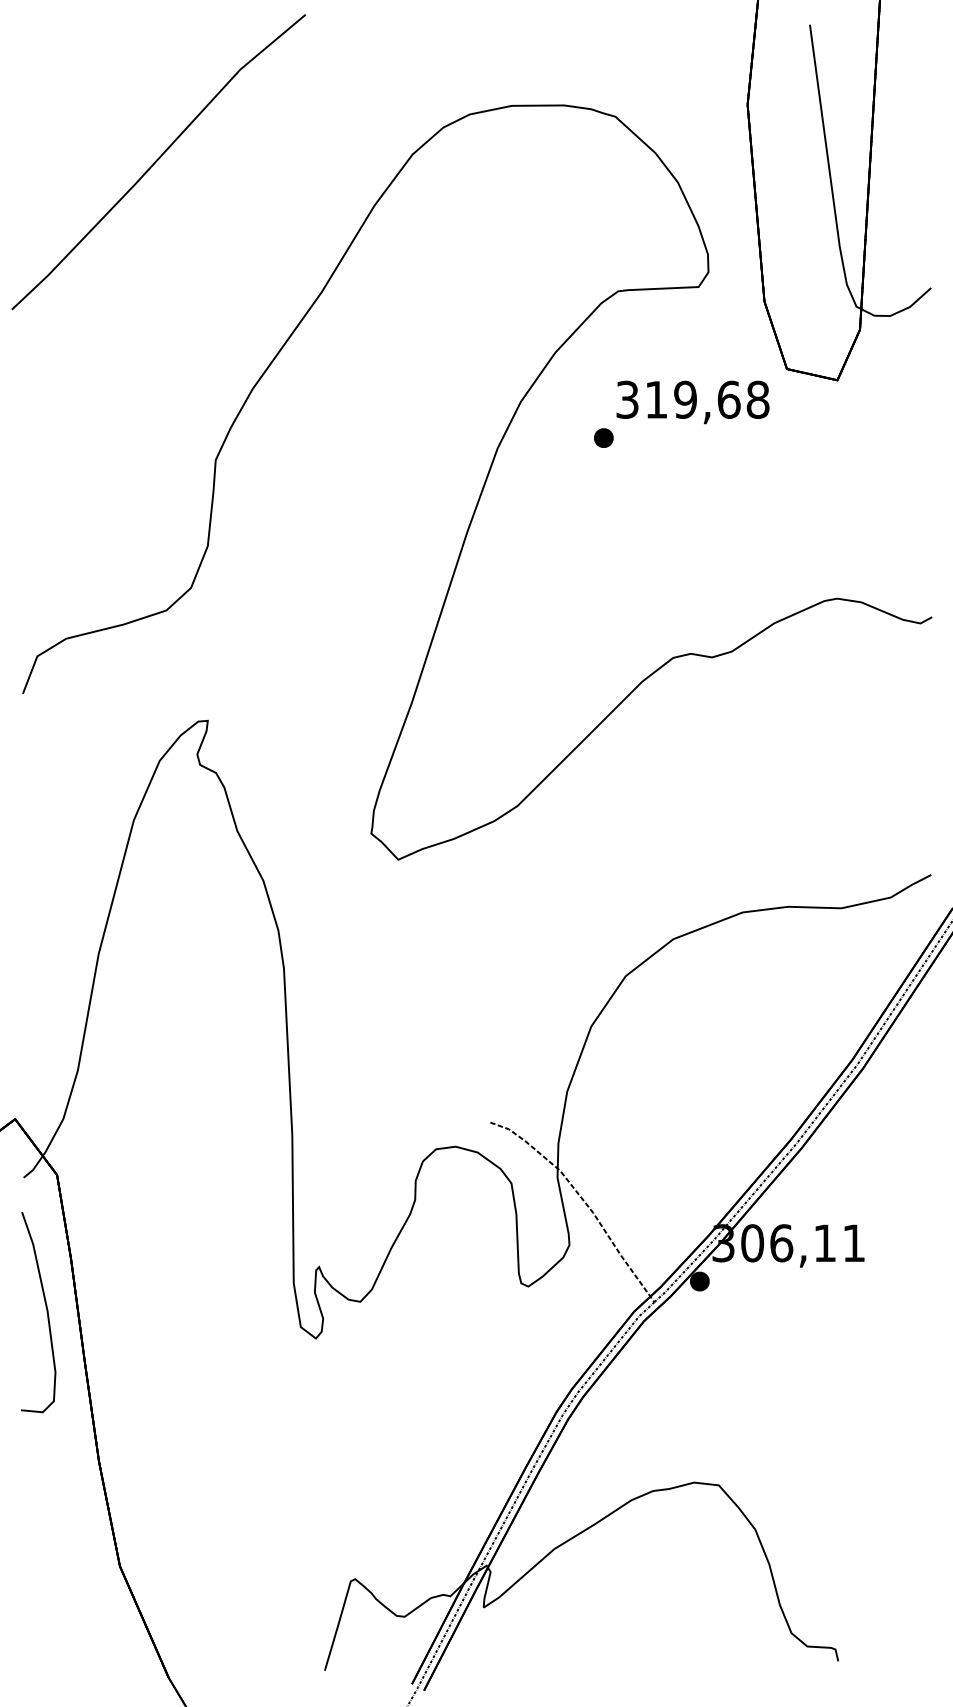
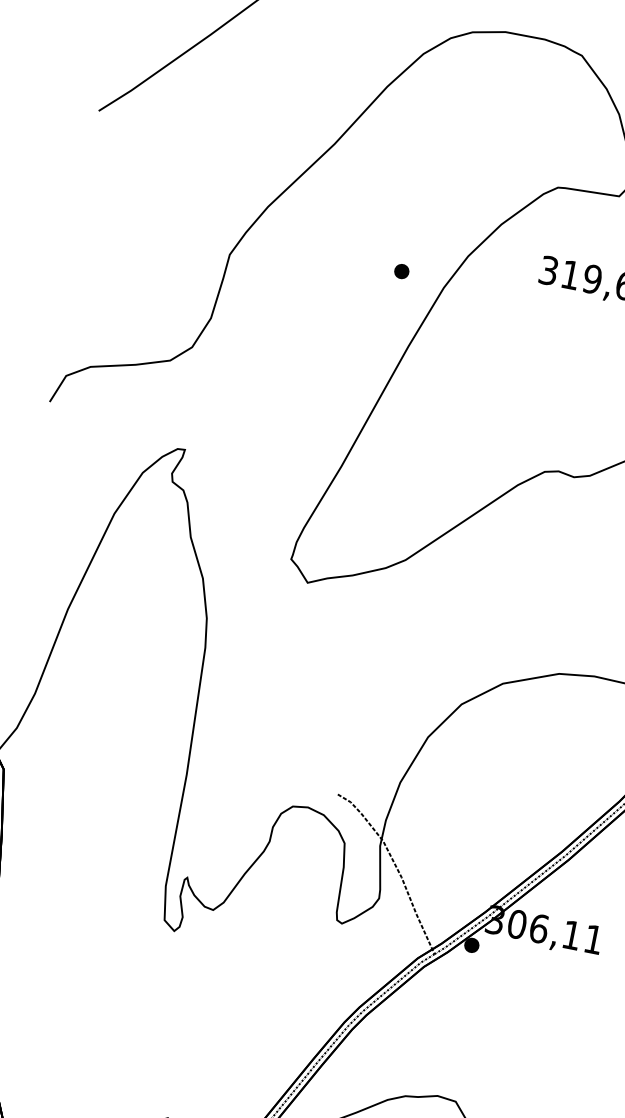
part: (603, 437) -> (401, 271), moved

